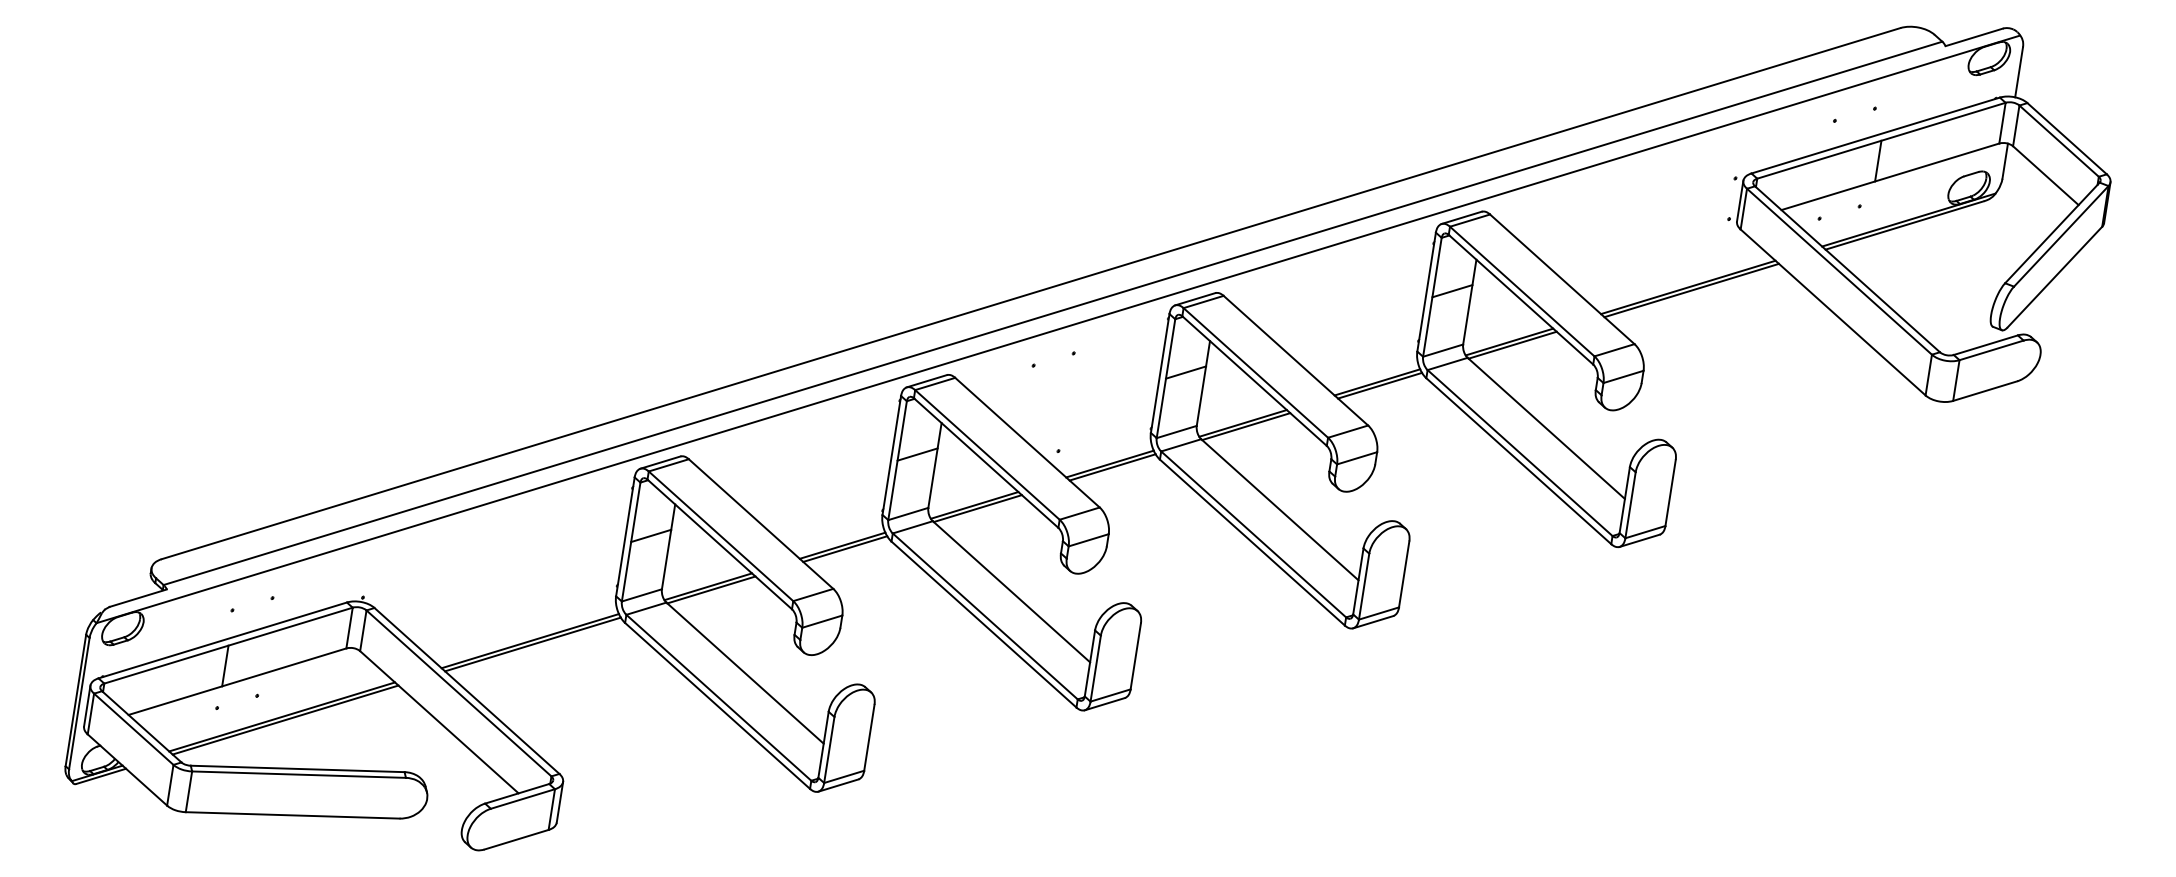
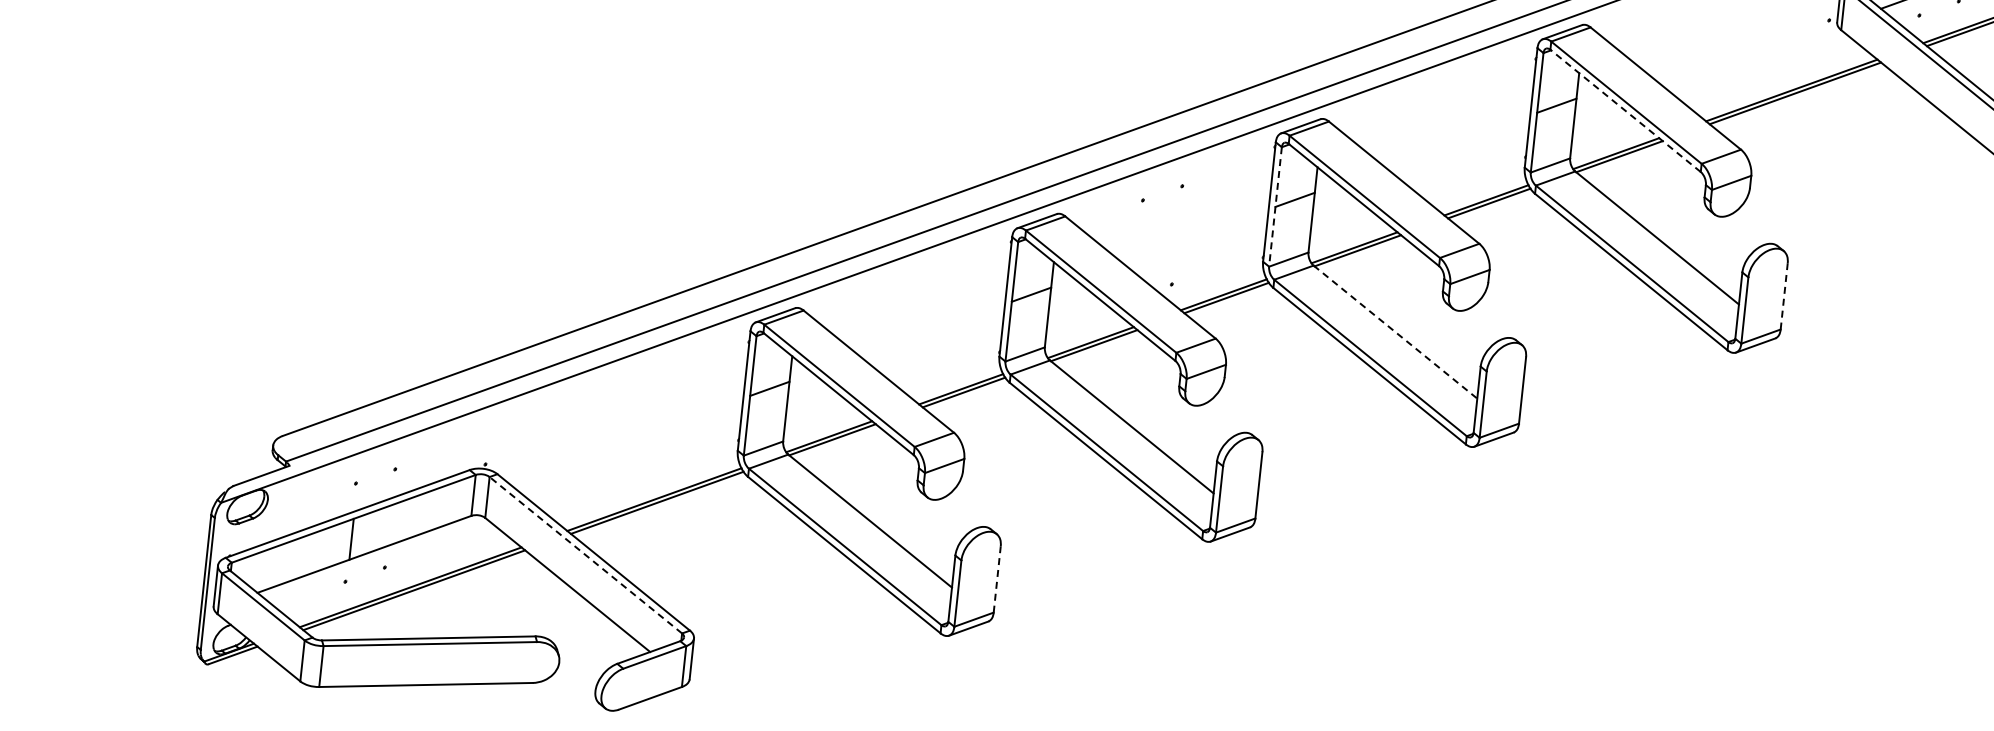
line: (1520, 299) -> (1625, 110), solid -> dashed
line: (1165, 379) -> (1275, 207), solid -> dashed
line: (1670, 492) -> (1784, 295), solid -> dashed
line: (1279, 509) -> (1395, 331), solid -> dashed
line: (458, 693) -> (585, 555), solid -> dashed
line: (869, 737) -> (997, 579), solid -> dashed

